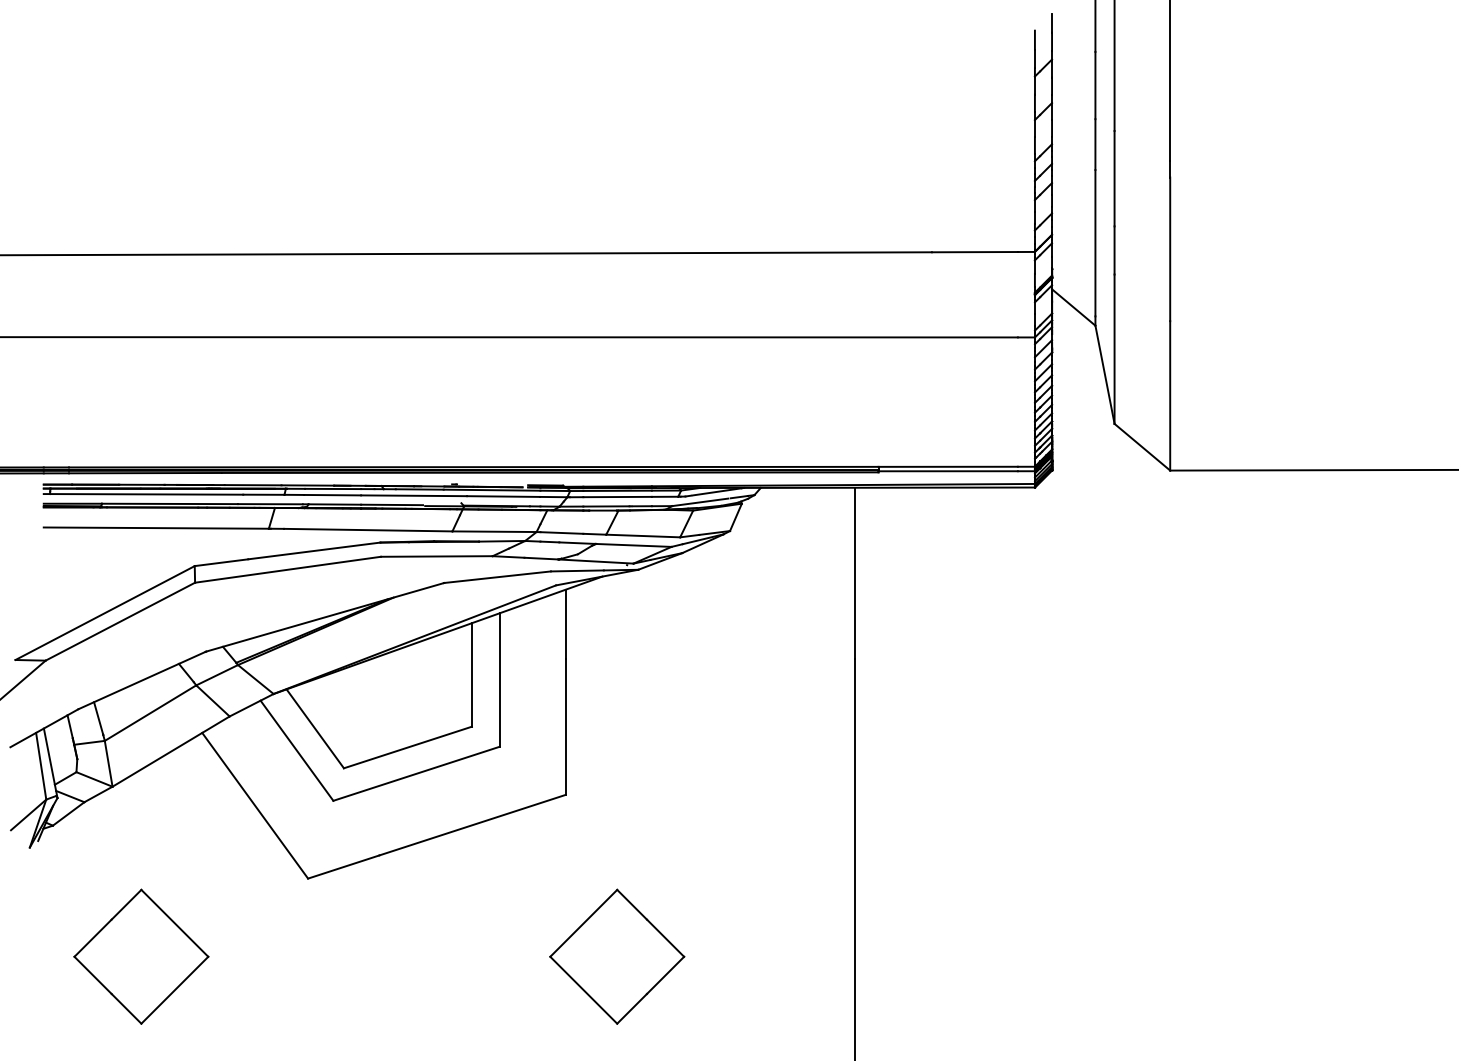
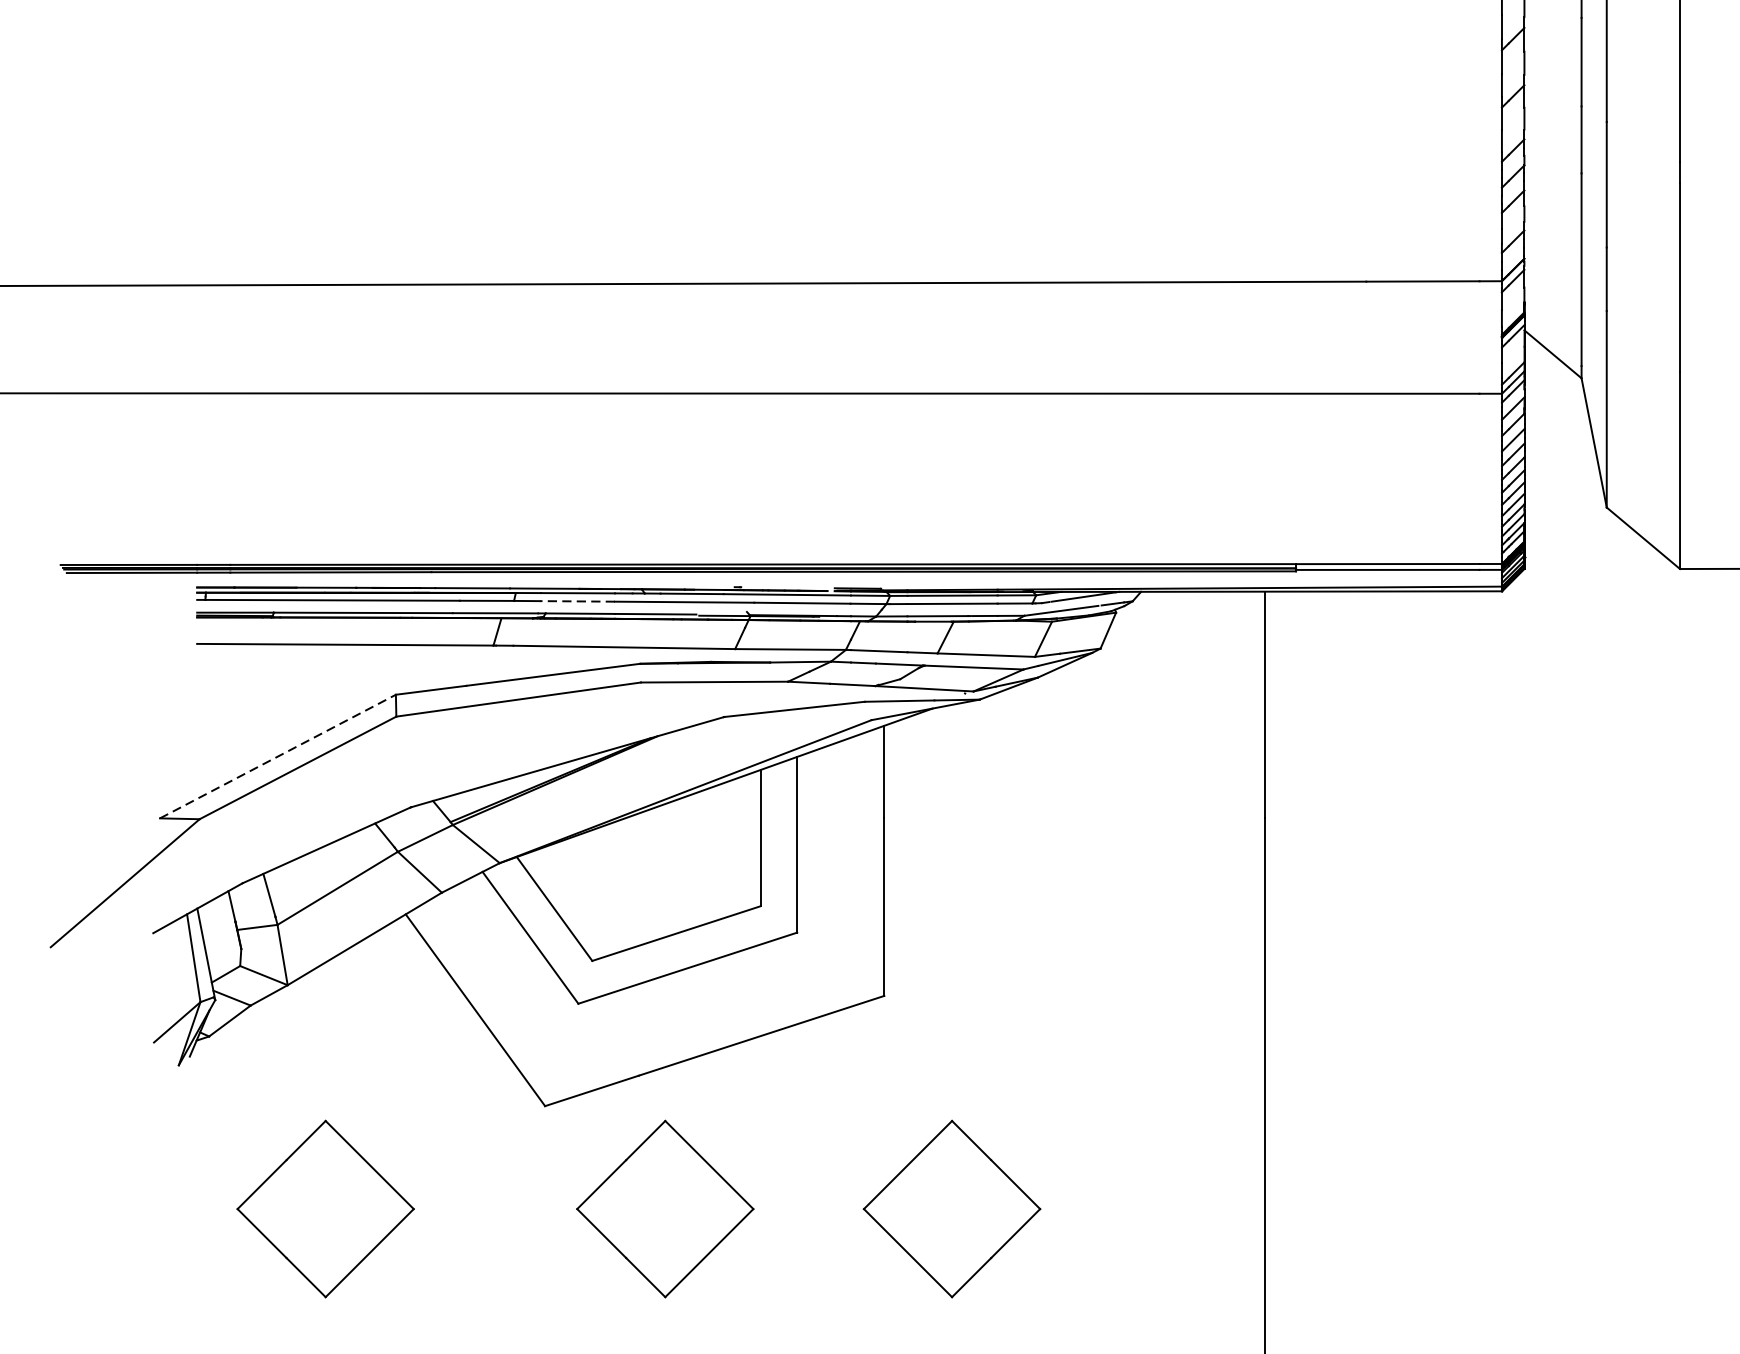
line: (332, 495) -> (577, 601), solid -> dashed
line: (105, 612) -> (278, 755), solid -> dashed
part: (399, 956) -> (665, 1208), added

